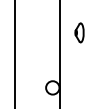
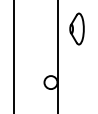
part: (78, 32) -> (76, 28), size x1.67

